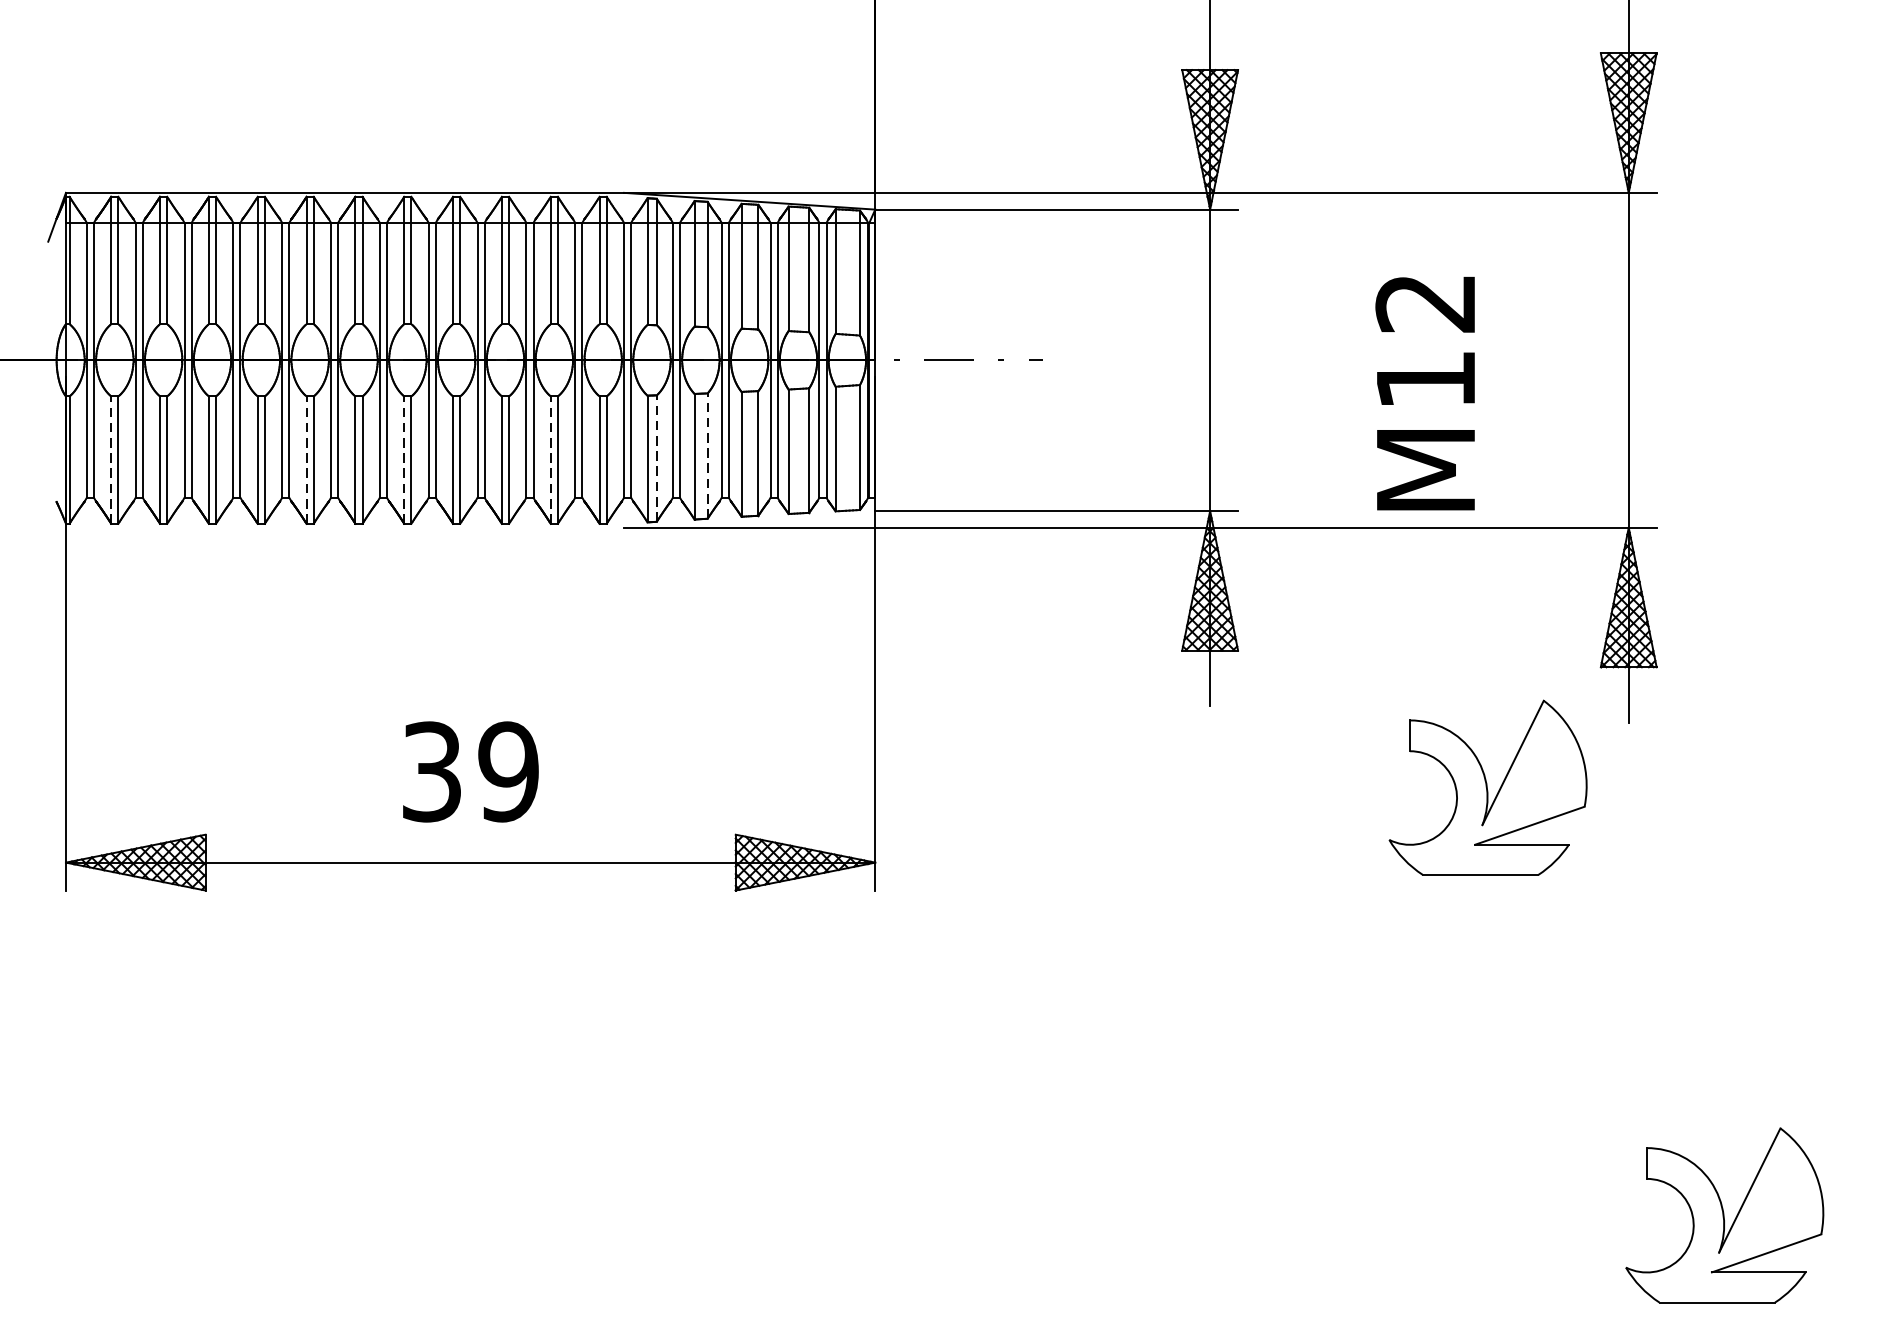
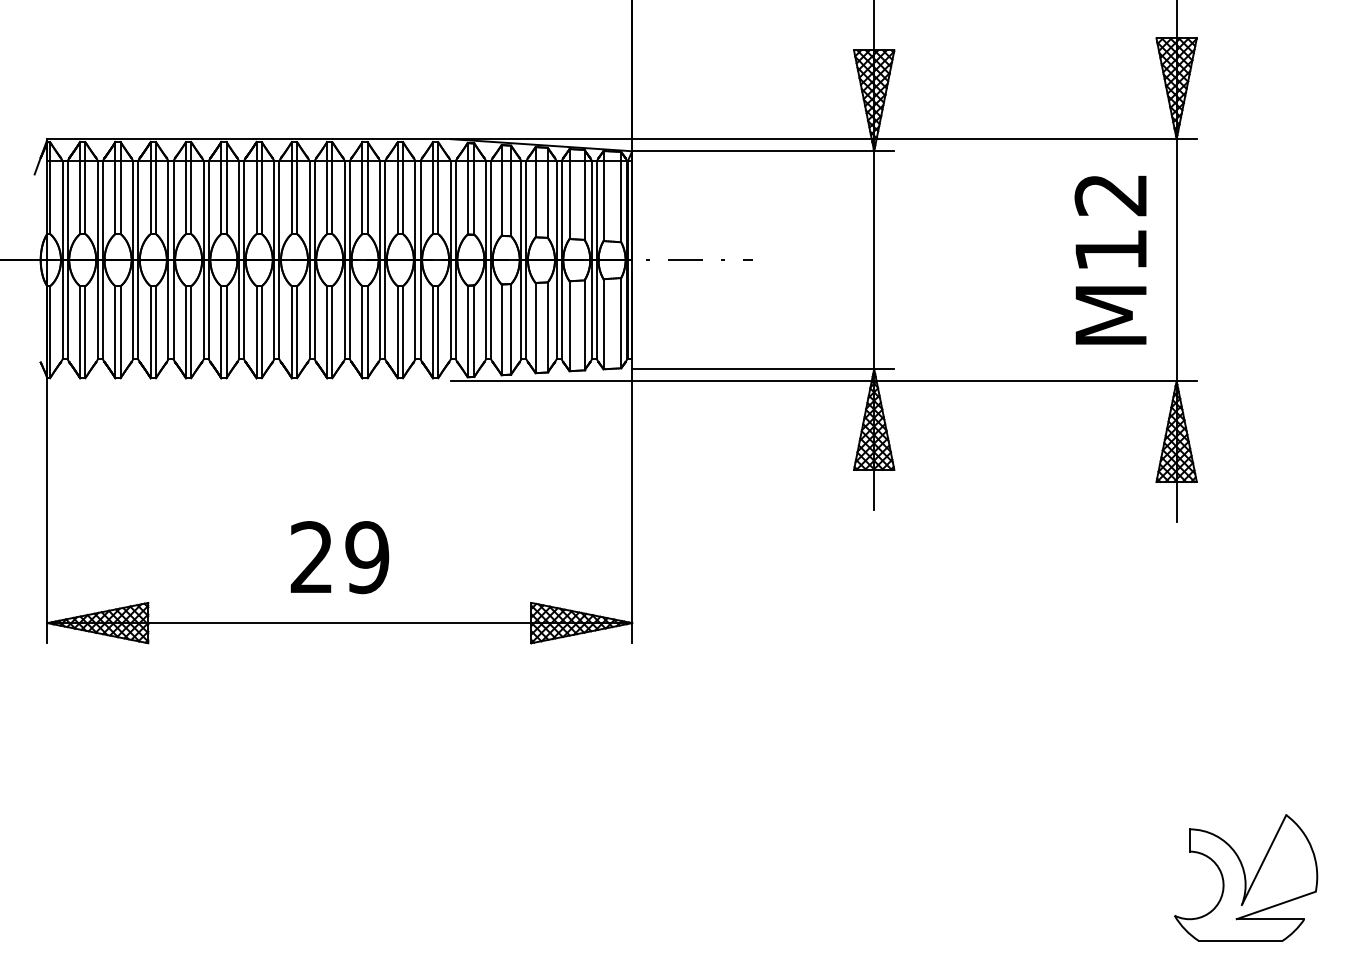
text: (1425, 392) -> (1110, 259), moved
line: (708, 454) -> (511, 328), dashed -> solid
line: (111, 459) -> (80, 331), dashed -> solid
line: (306, 459) -> (221, 331), dashed -> solid
line: (403, 459) -> (291, 331), dashed -> solid
line: (550, 459) -> (397, 331), dashed -> solid
line: (656, 459) -> (474, 331), dashed -> solid
text: (431, 771) -> (311, 557), 39 -> 29
part: (1488, 787) -> (1075, 568), removed

